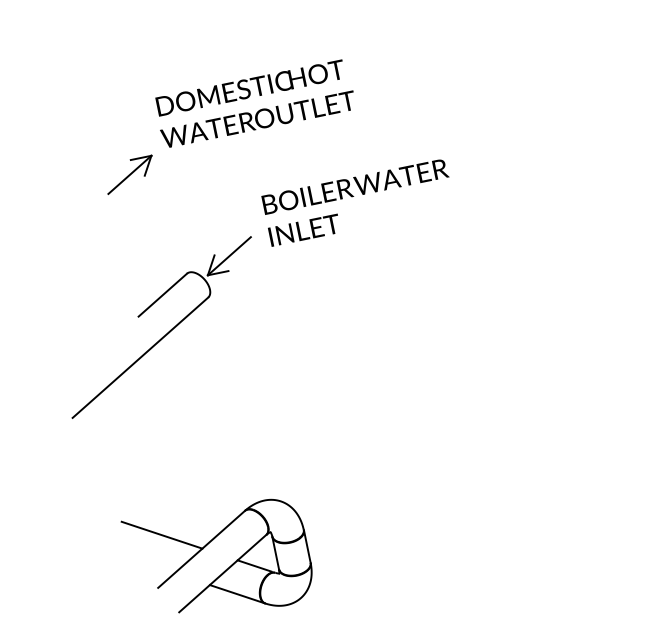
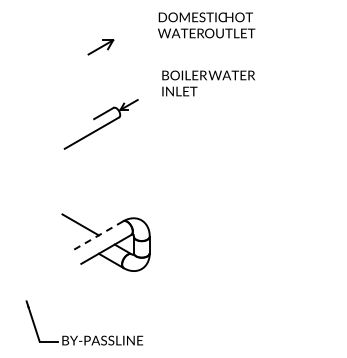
text: (255, 103) -> (206, 25), moved
part: (162, 327) -> (101, 124), size x0.7
line: (201, 548) -> (98, 235), solid -> dashed

